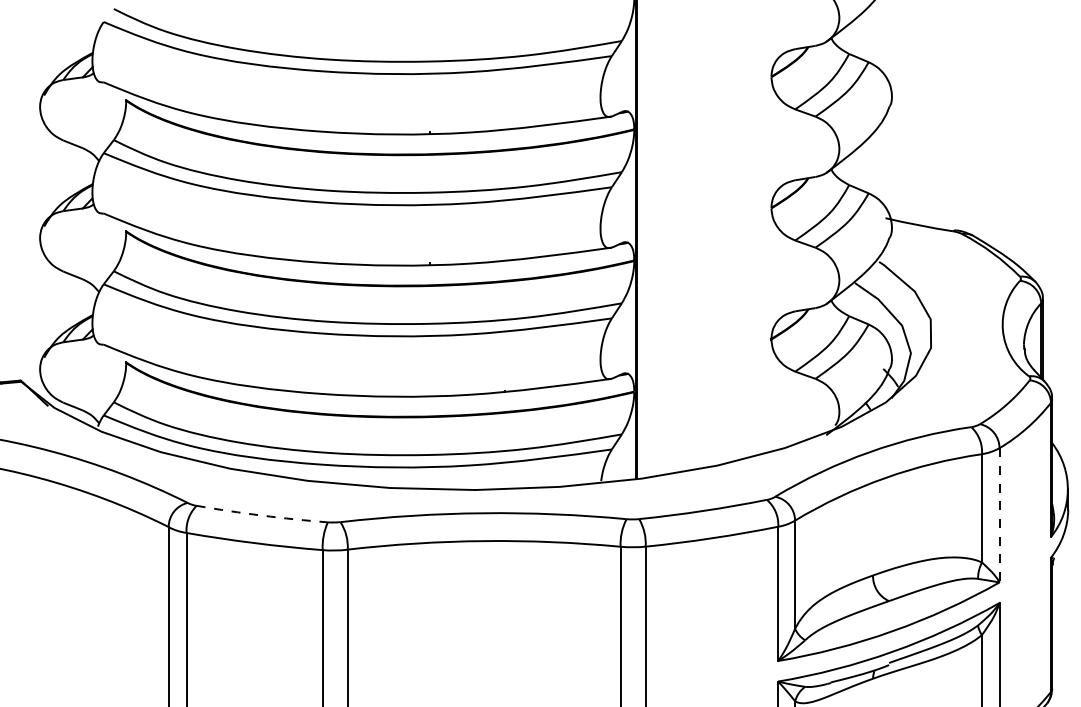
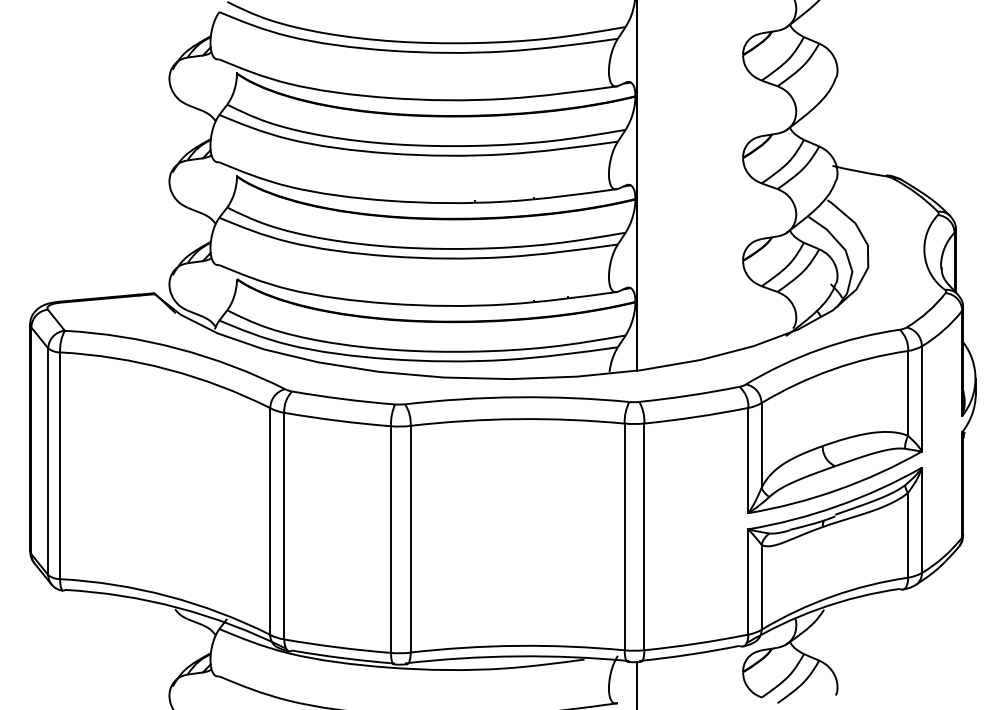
line: (999, 514) -> (921, 398), dashed -> solid
arc: (262, 516) -> (343, 399), dashed -> solid

